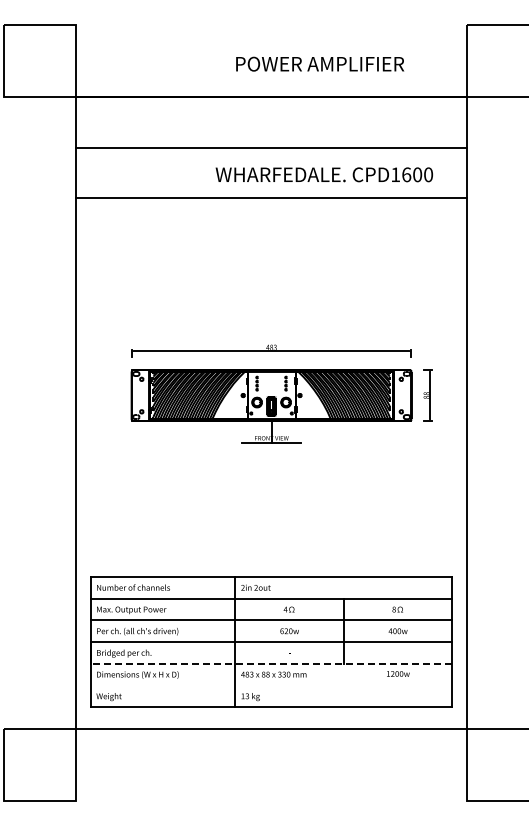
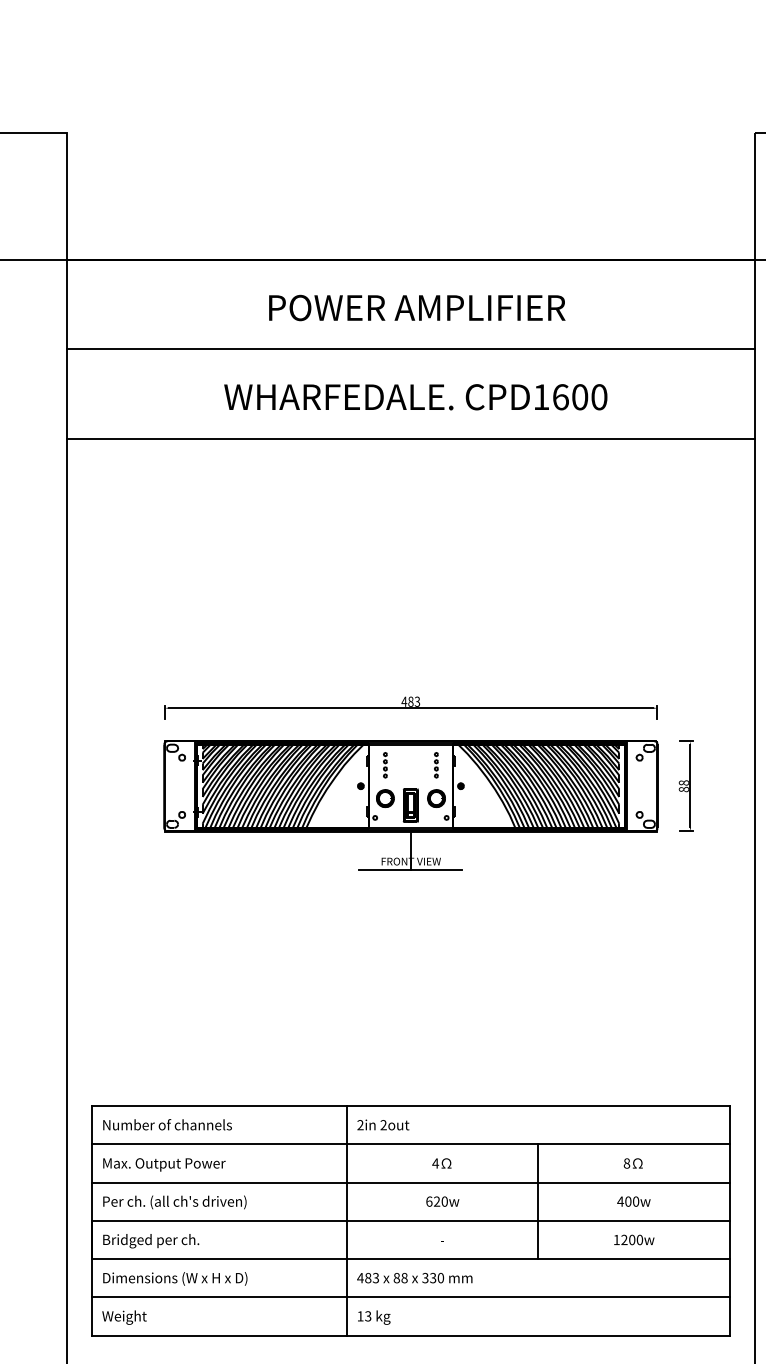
text: (320, 63) -> (417, 306), moved
text: (323, 174) -> (414, 396), moved
line: (271, 663) -> (410, 1258), dashed -> solid
text: (398, 673) -> (634, 1239), moved
line: (271, 685) -> (410, 1297), added

